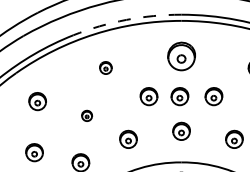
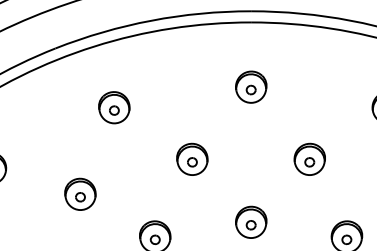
arc: (126, 19) -> (151, 19), dashed -> solid
part: (181, 56) -> (251, 86), size x0.62
part: (105, 67) -> (113, 106), size x1.43
part: (179, 96) -> (247, 159), removed
part: (86, 115) -> (79, 193), size x1.67

